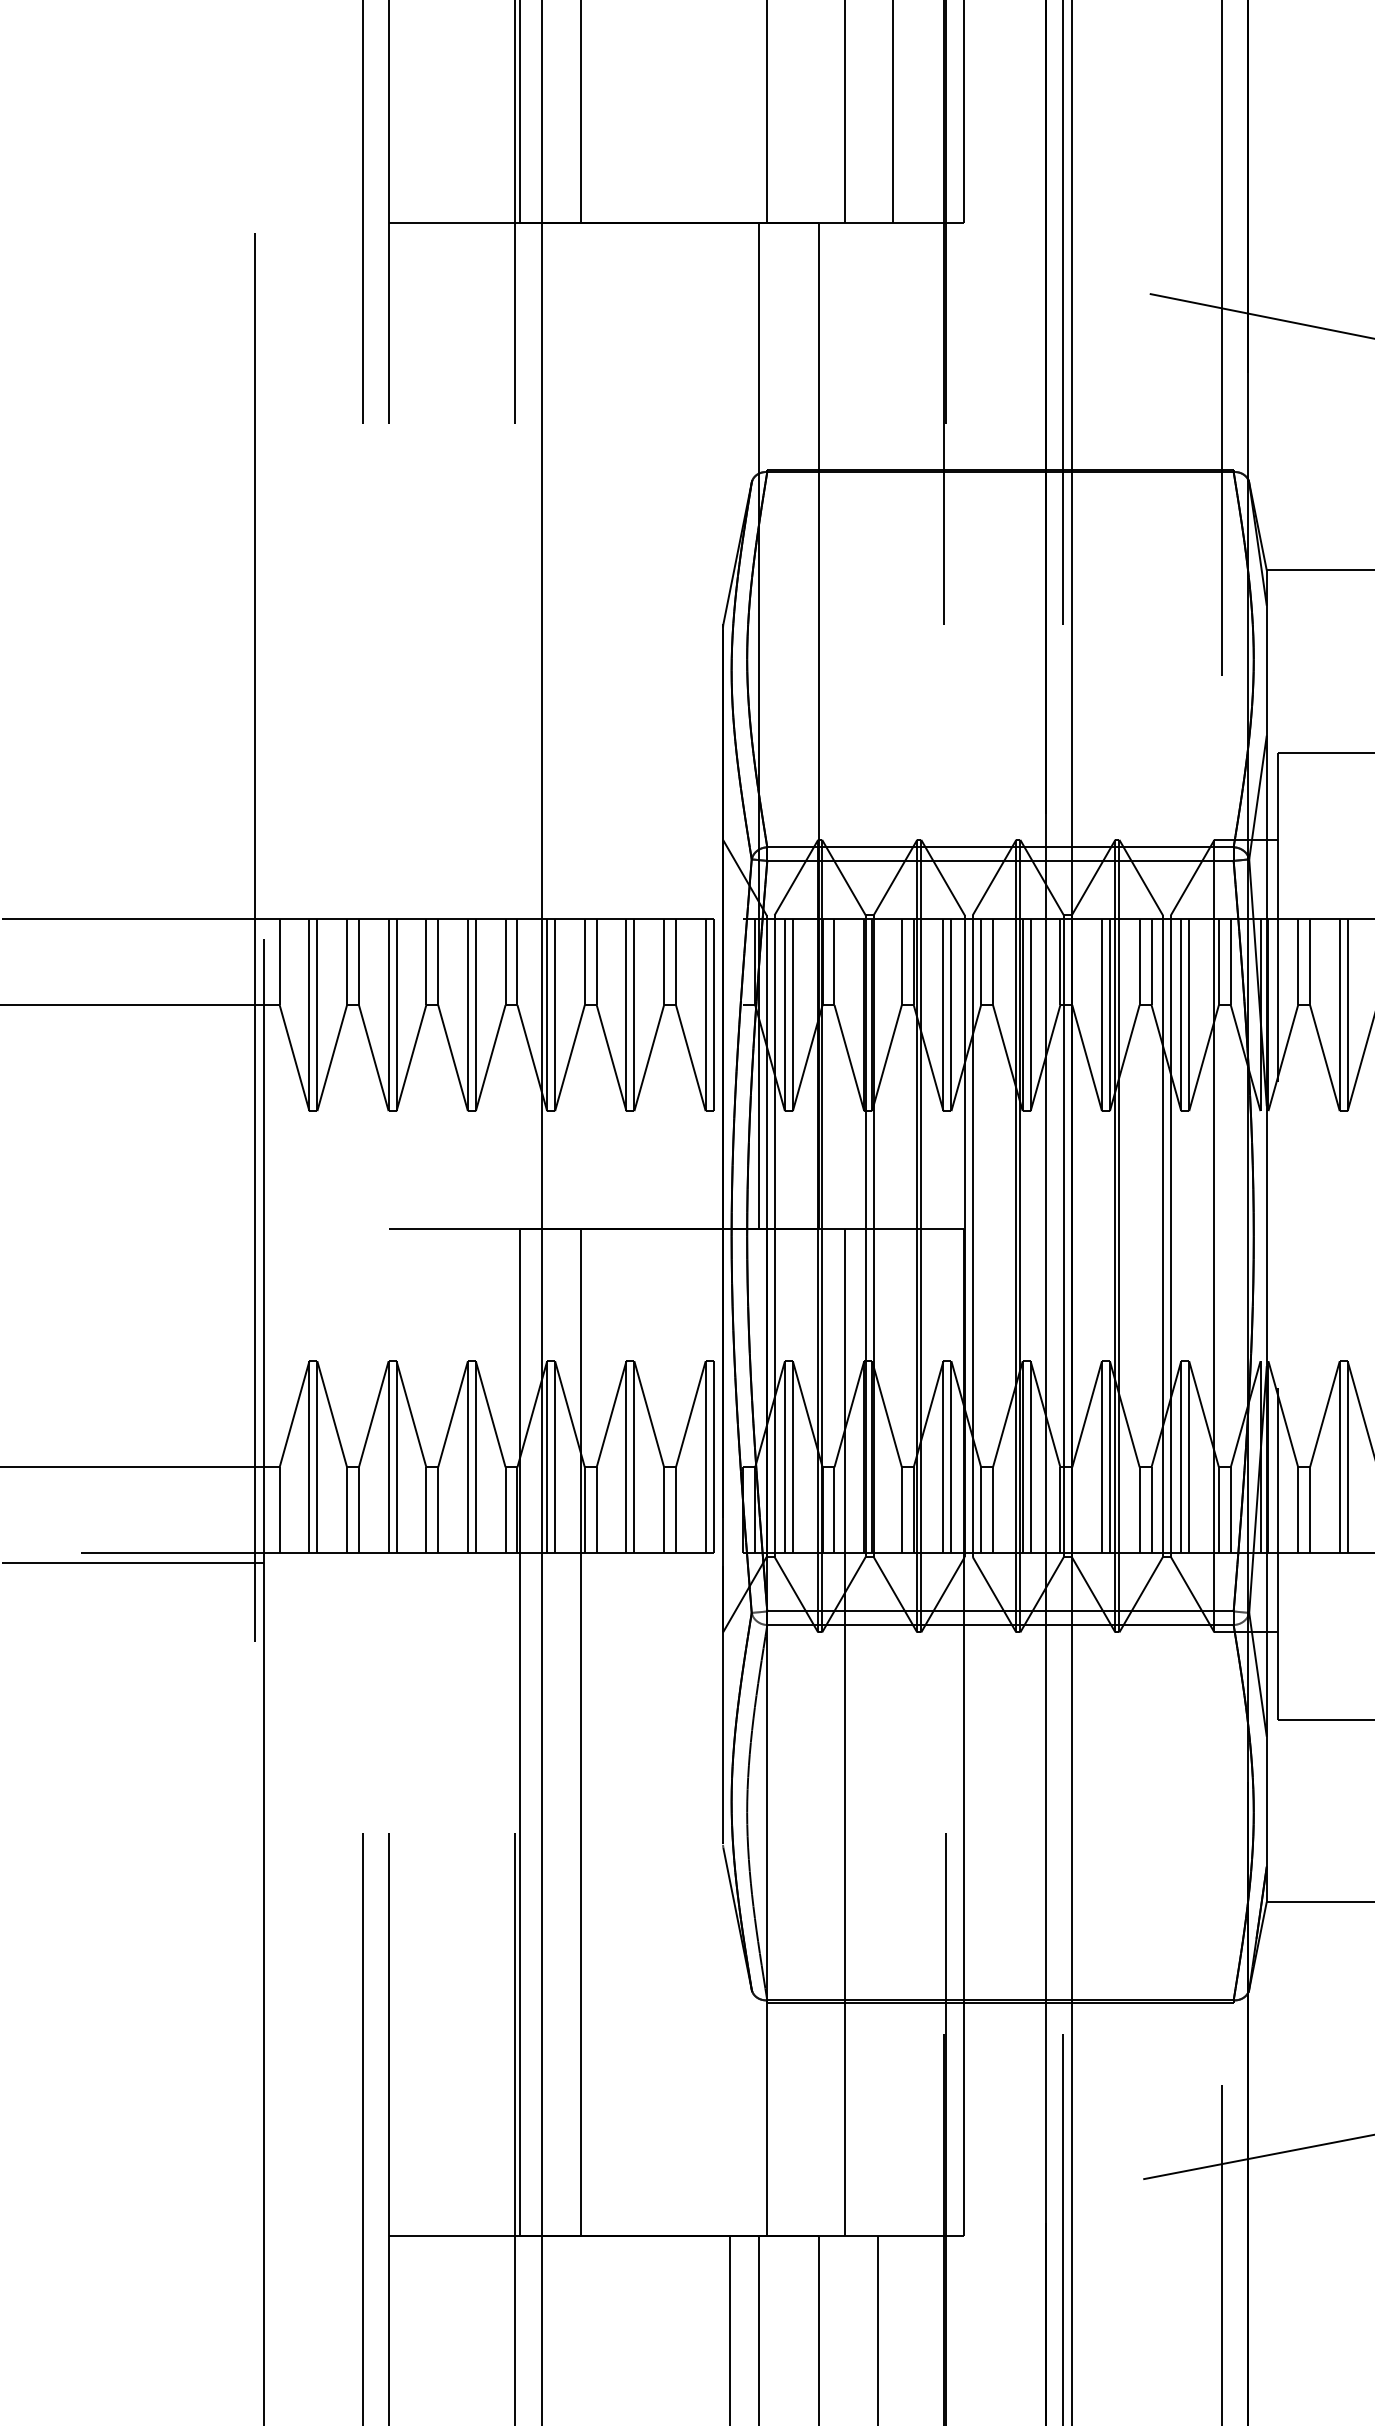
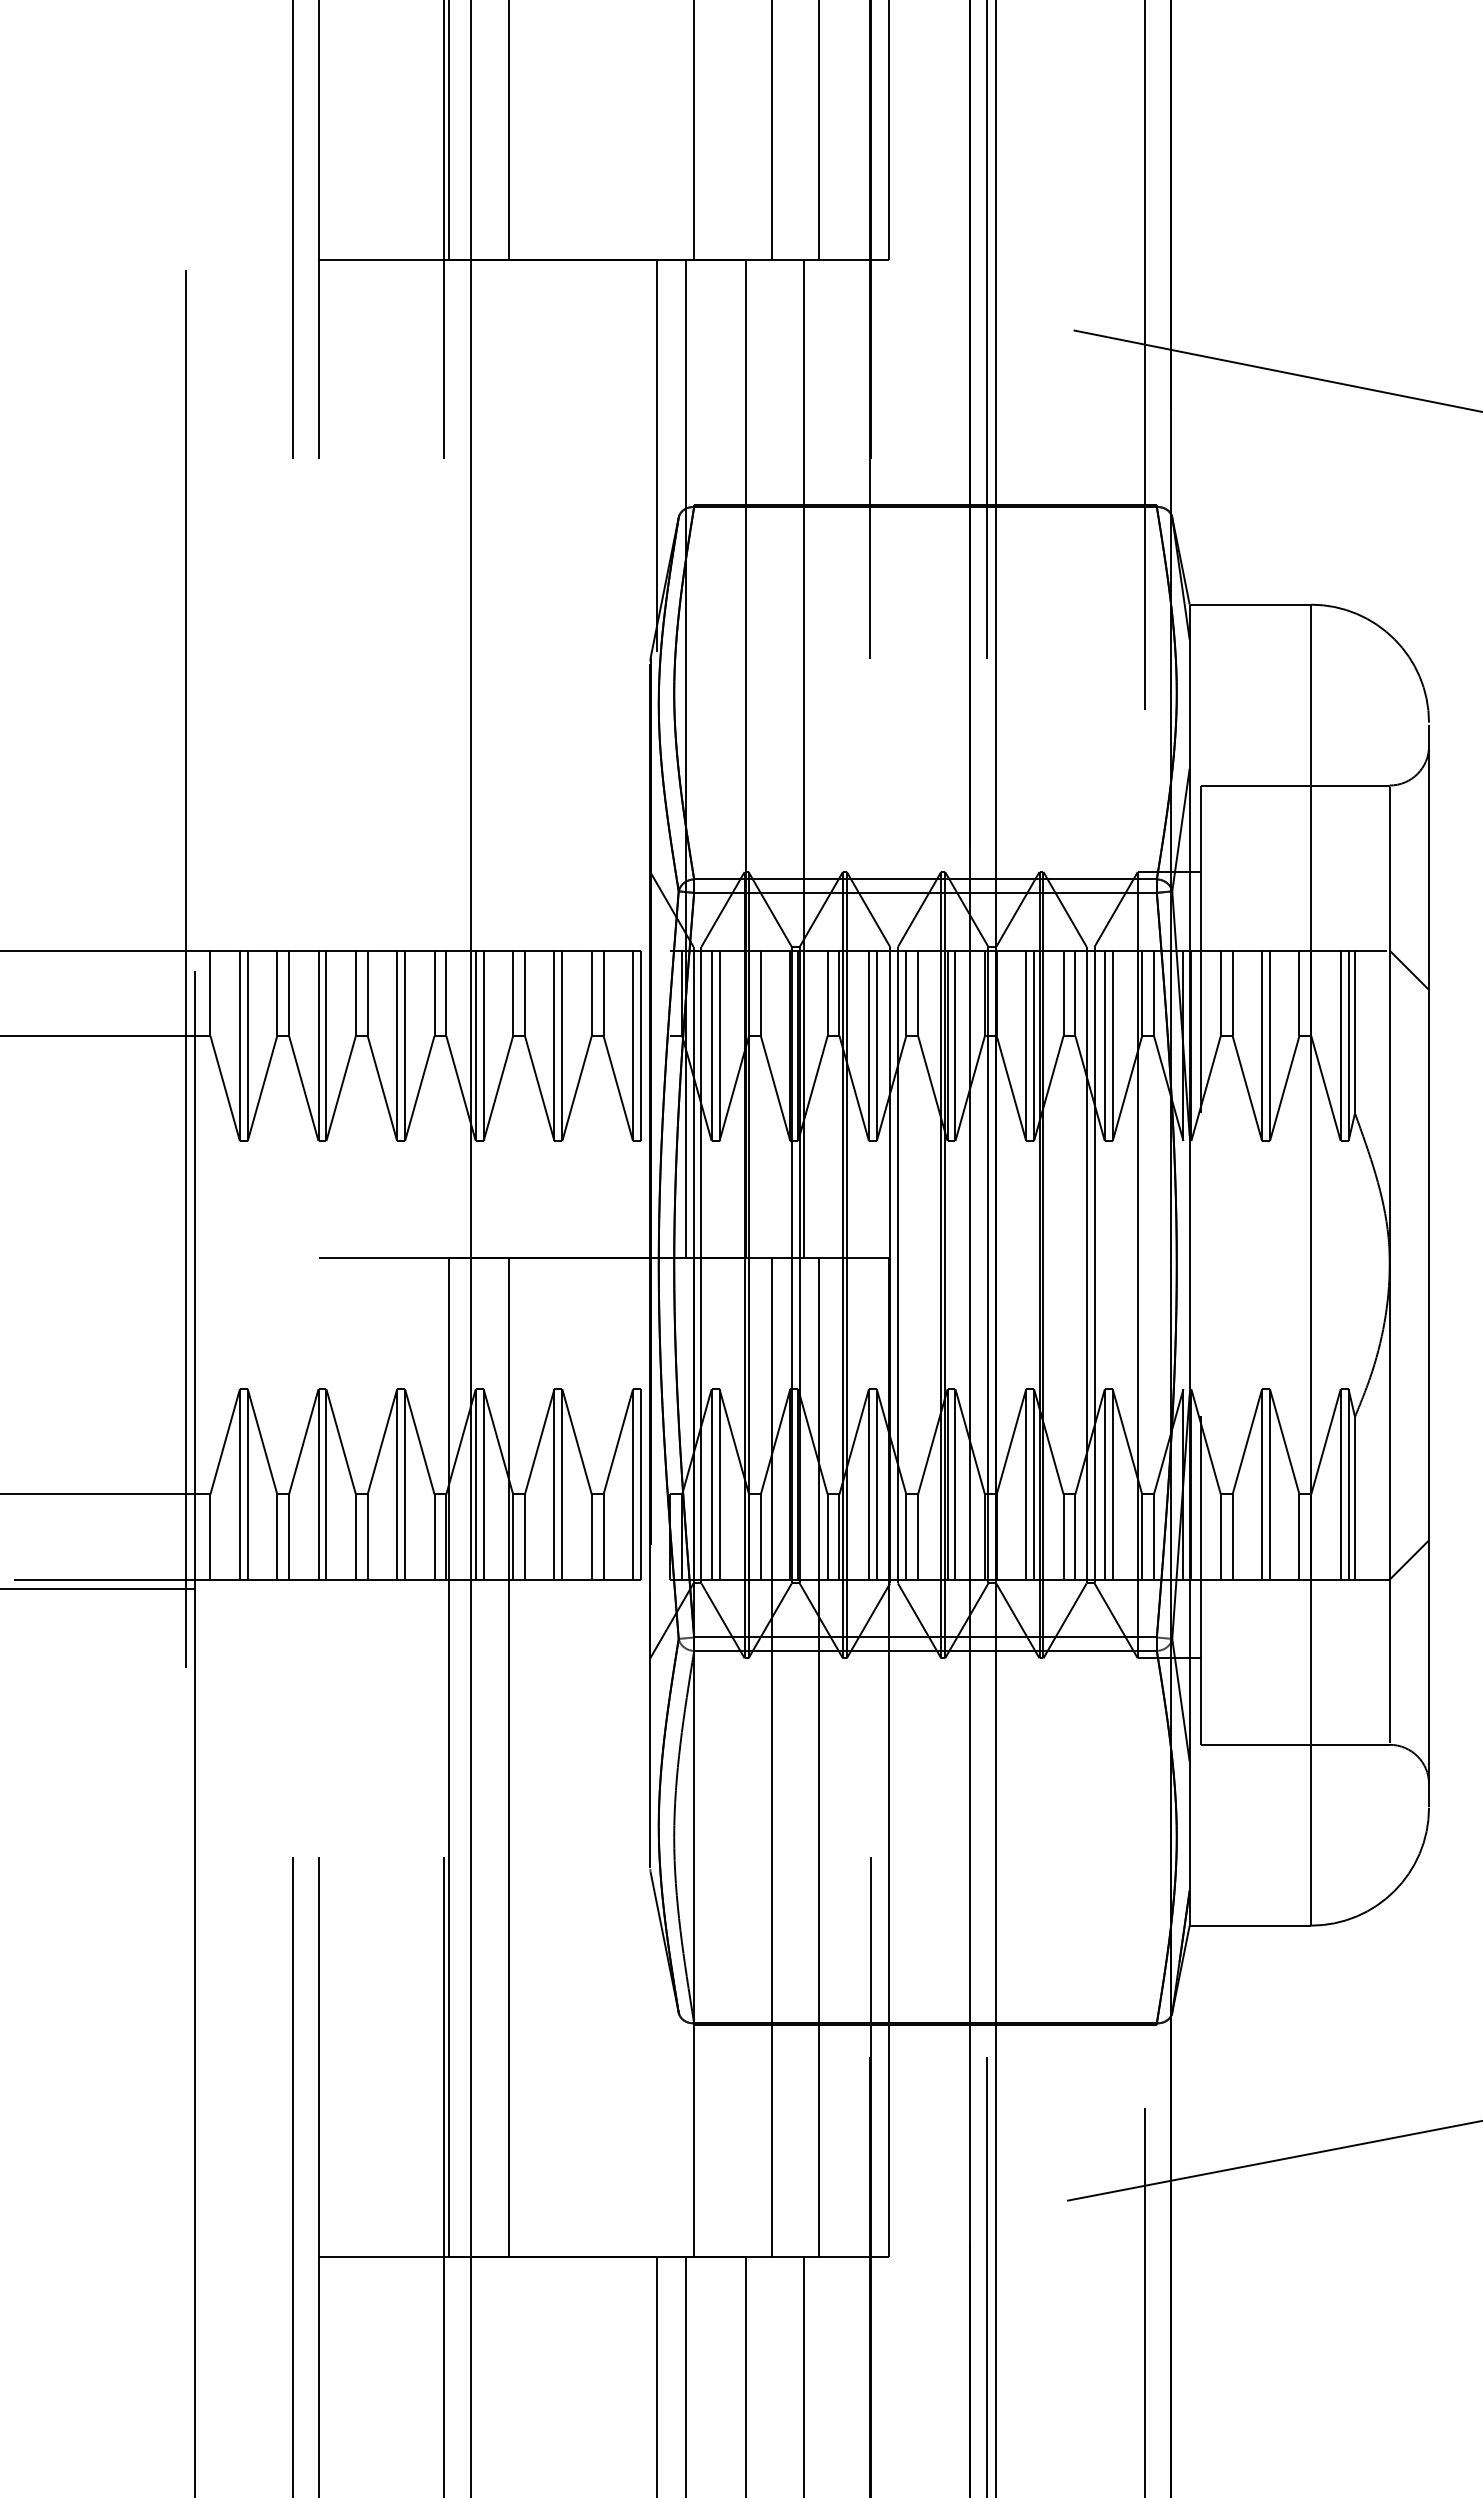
line: (730, 420) -> (657, 455), added
line: (877, 725) -> (803, 758), added
line: (892, 1732) -> (818, 1757), added

